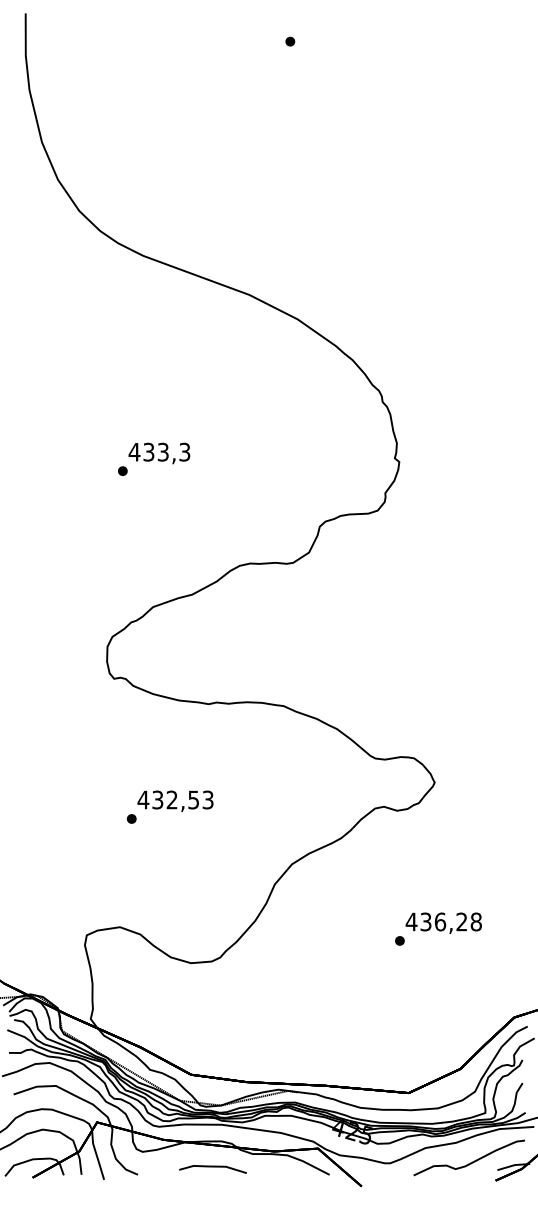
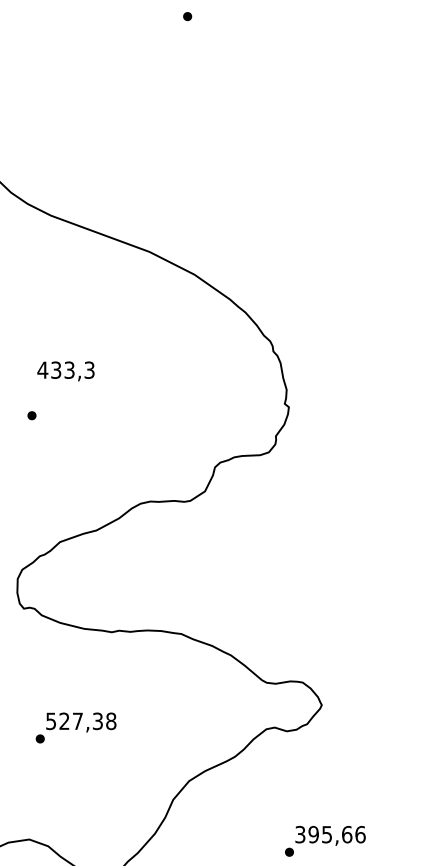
text: (159, 453) -> (66, 371), moved
text: (175, 799) -> (80, 720), 432,53 -> 527,38
text: (443, 921) -> (329, 834), 436,28 -> 395,66

